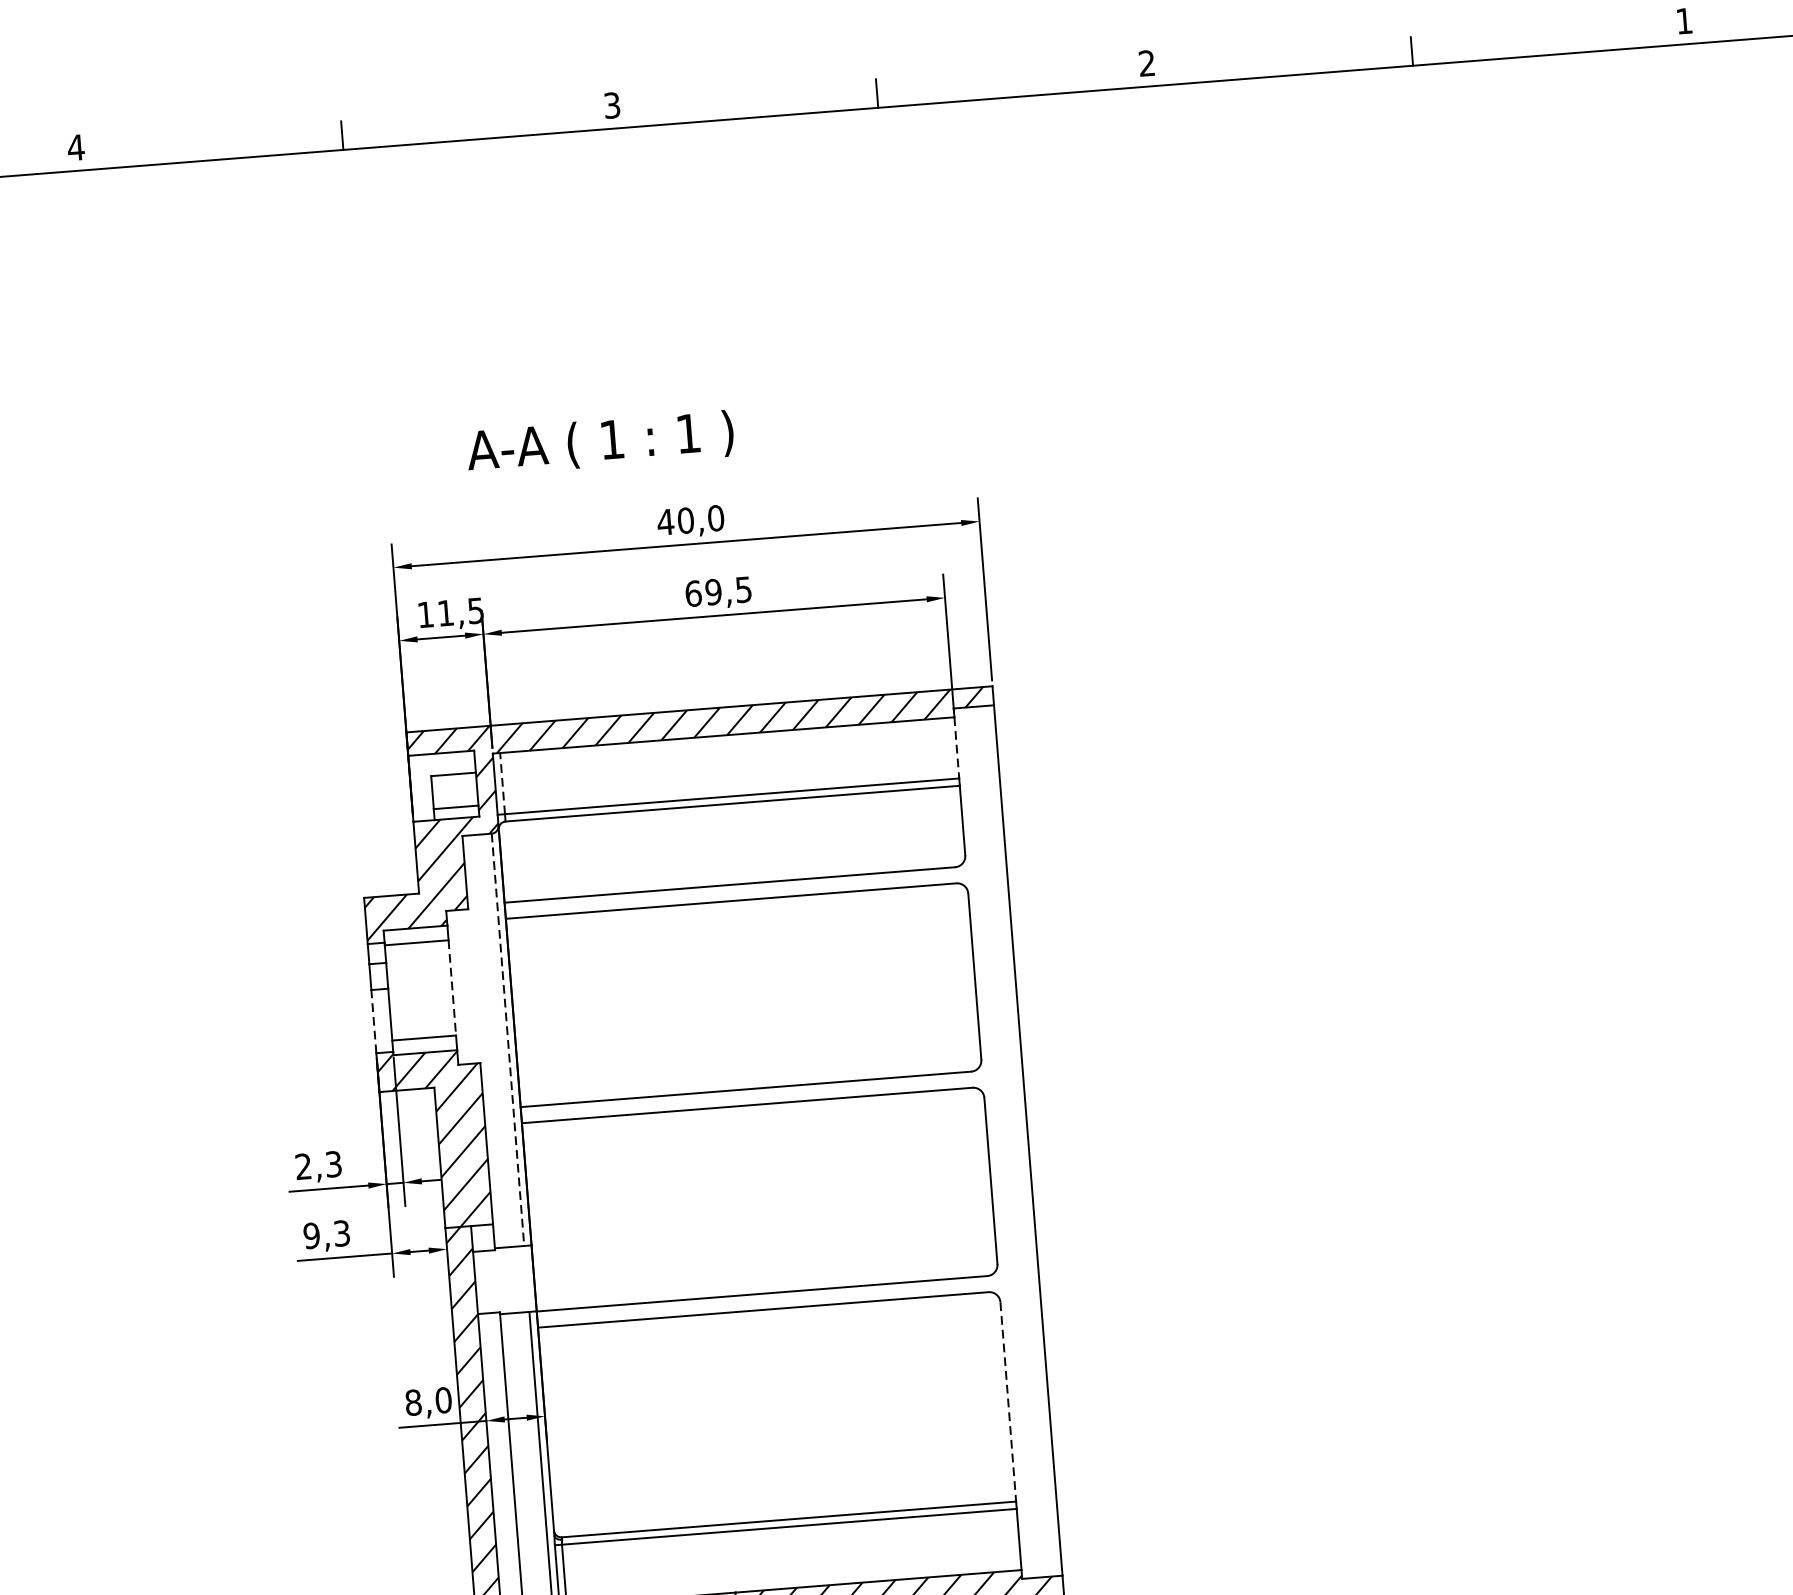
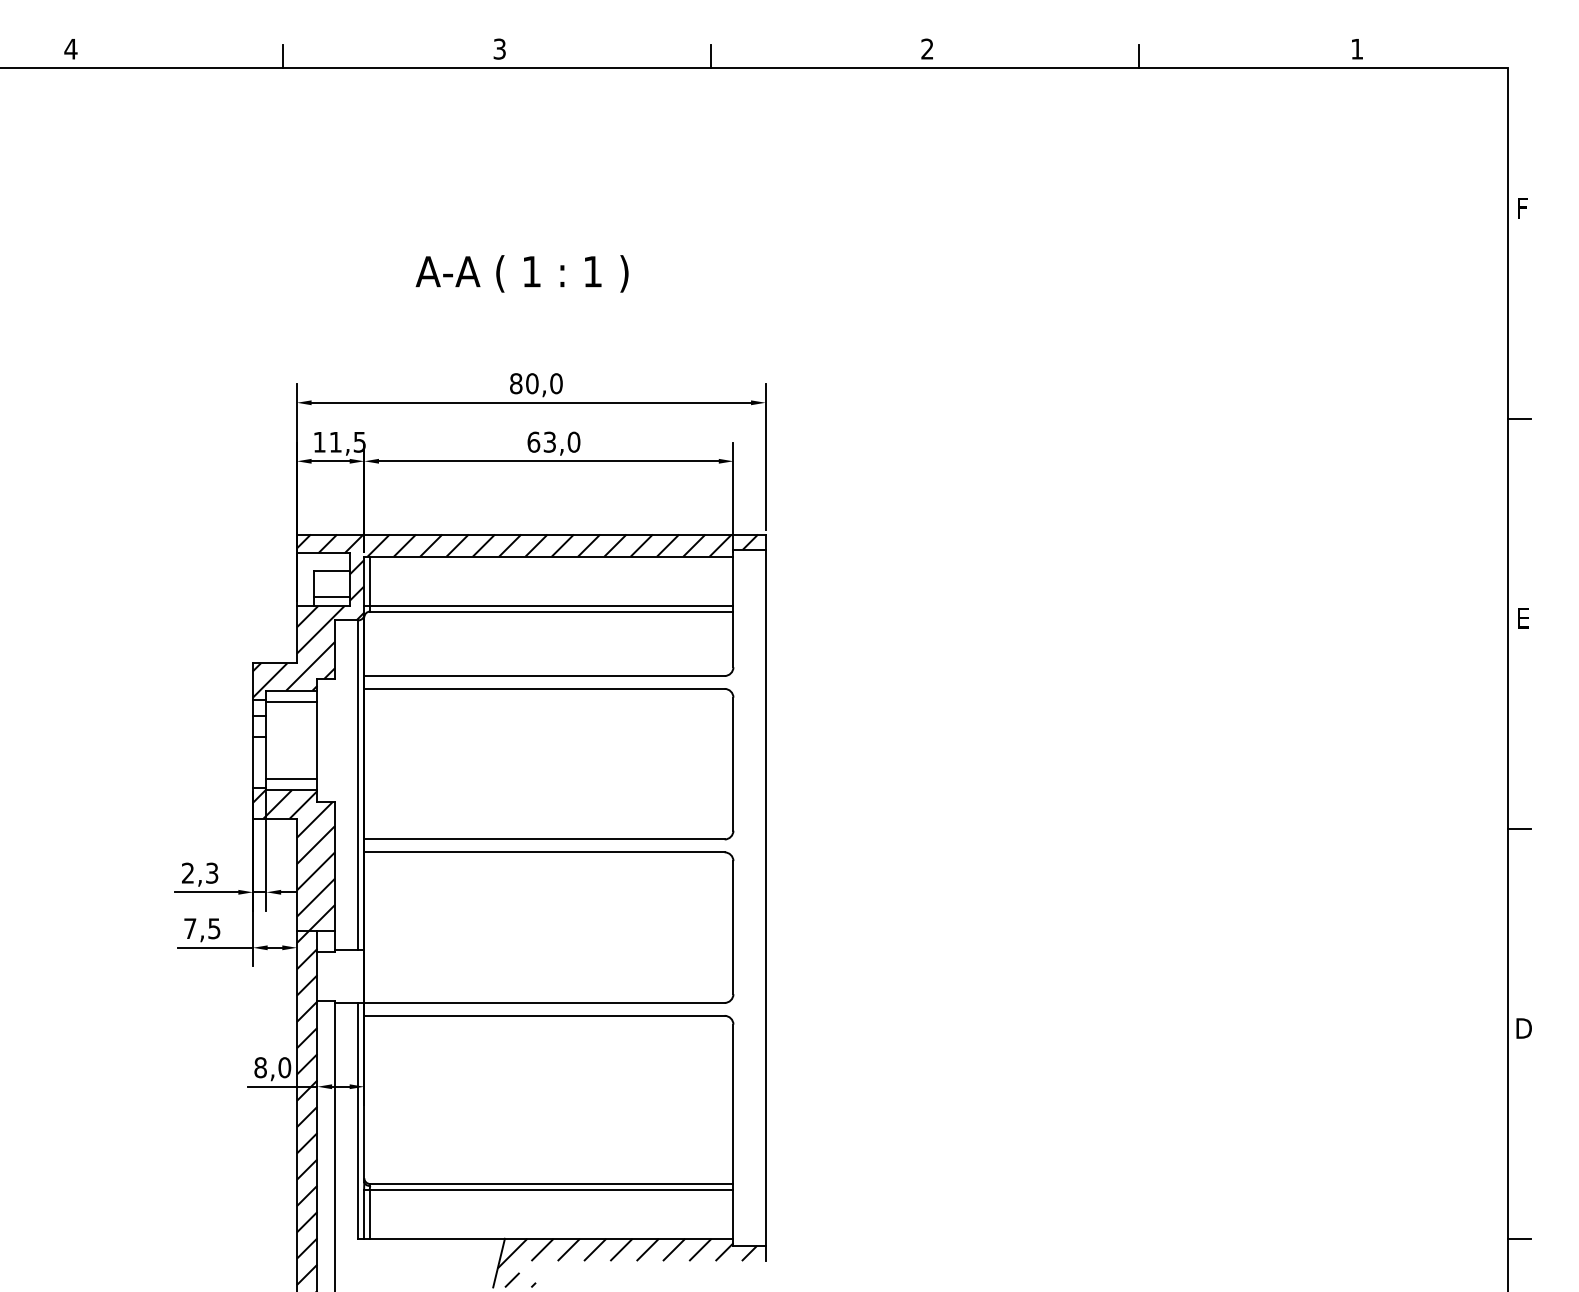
text: (599, 442) -> (521, 273), moved
text: (664, 522) -> (515, 383), 40,0 -> 80,0
text: (728, 590) -> (561, 441), 69,5 -> 63,0
line: (956, 748) -> (733, 581), dashed -> solid
line: (502, 782) -> (370, 580), dashed -> solid
line: (452, 987) -> (317, 740), dashed -> solid
line: (374, 1020) -> (253, 761), dashed -> solid
line: (508, 1040) -> (358, 785), dashed -> solid
text: (327, 1234) -> (202, 928), 9,3 -> 7,5
line: (1008, 1402) -> (733, 1104), dashed -> solid

